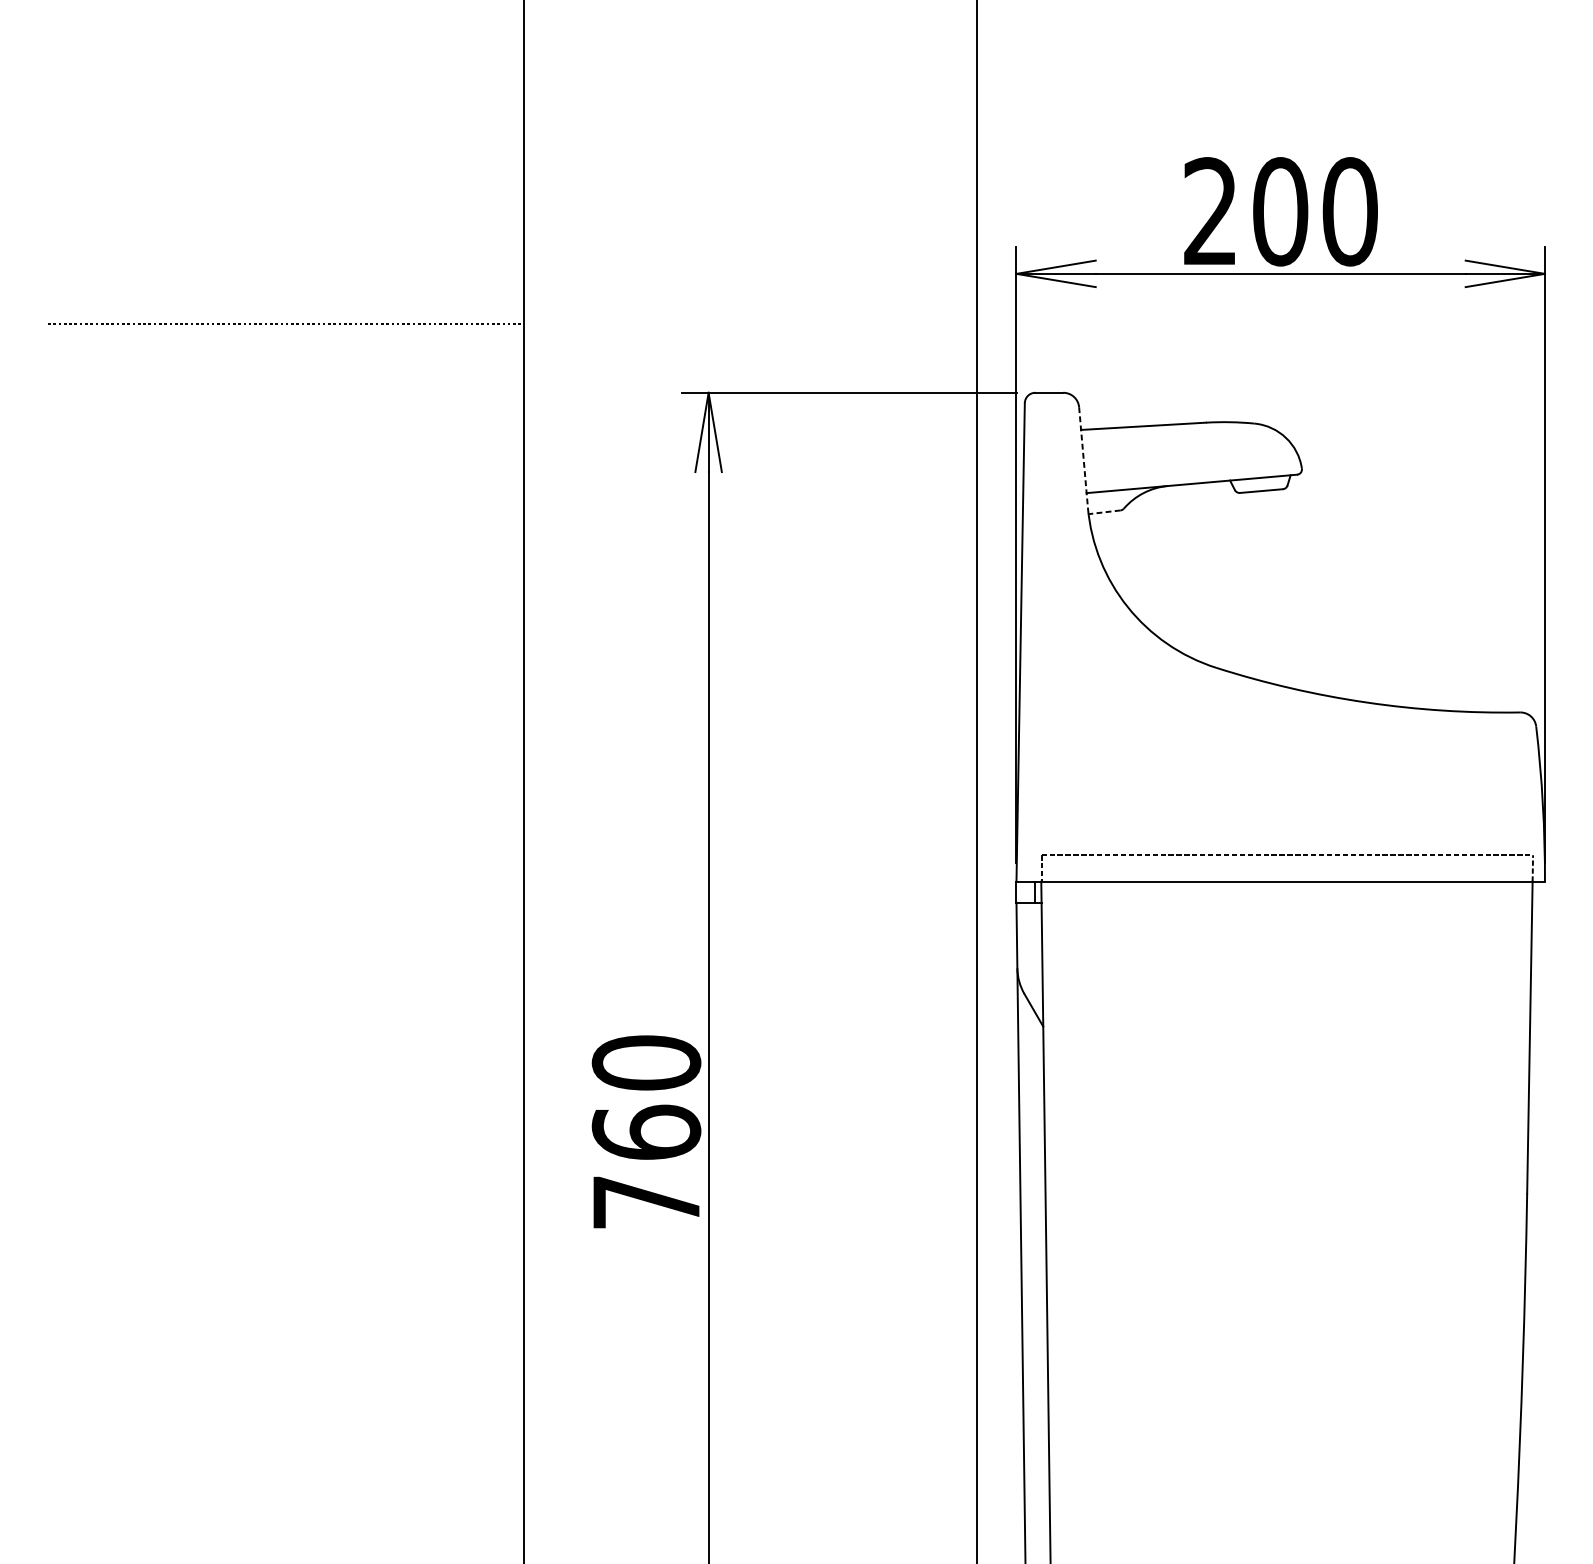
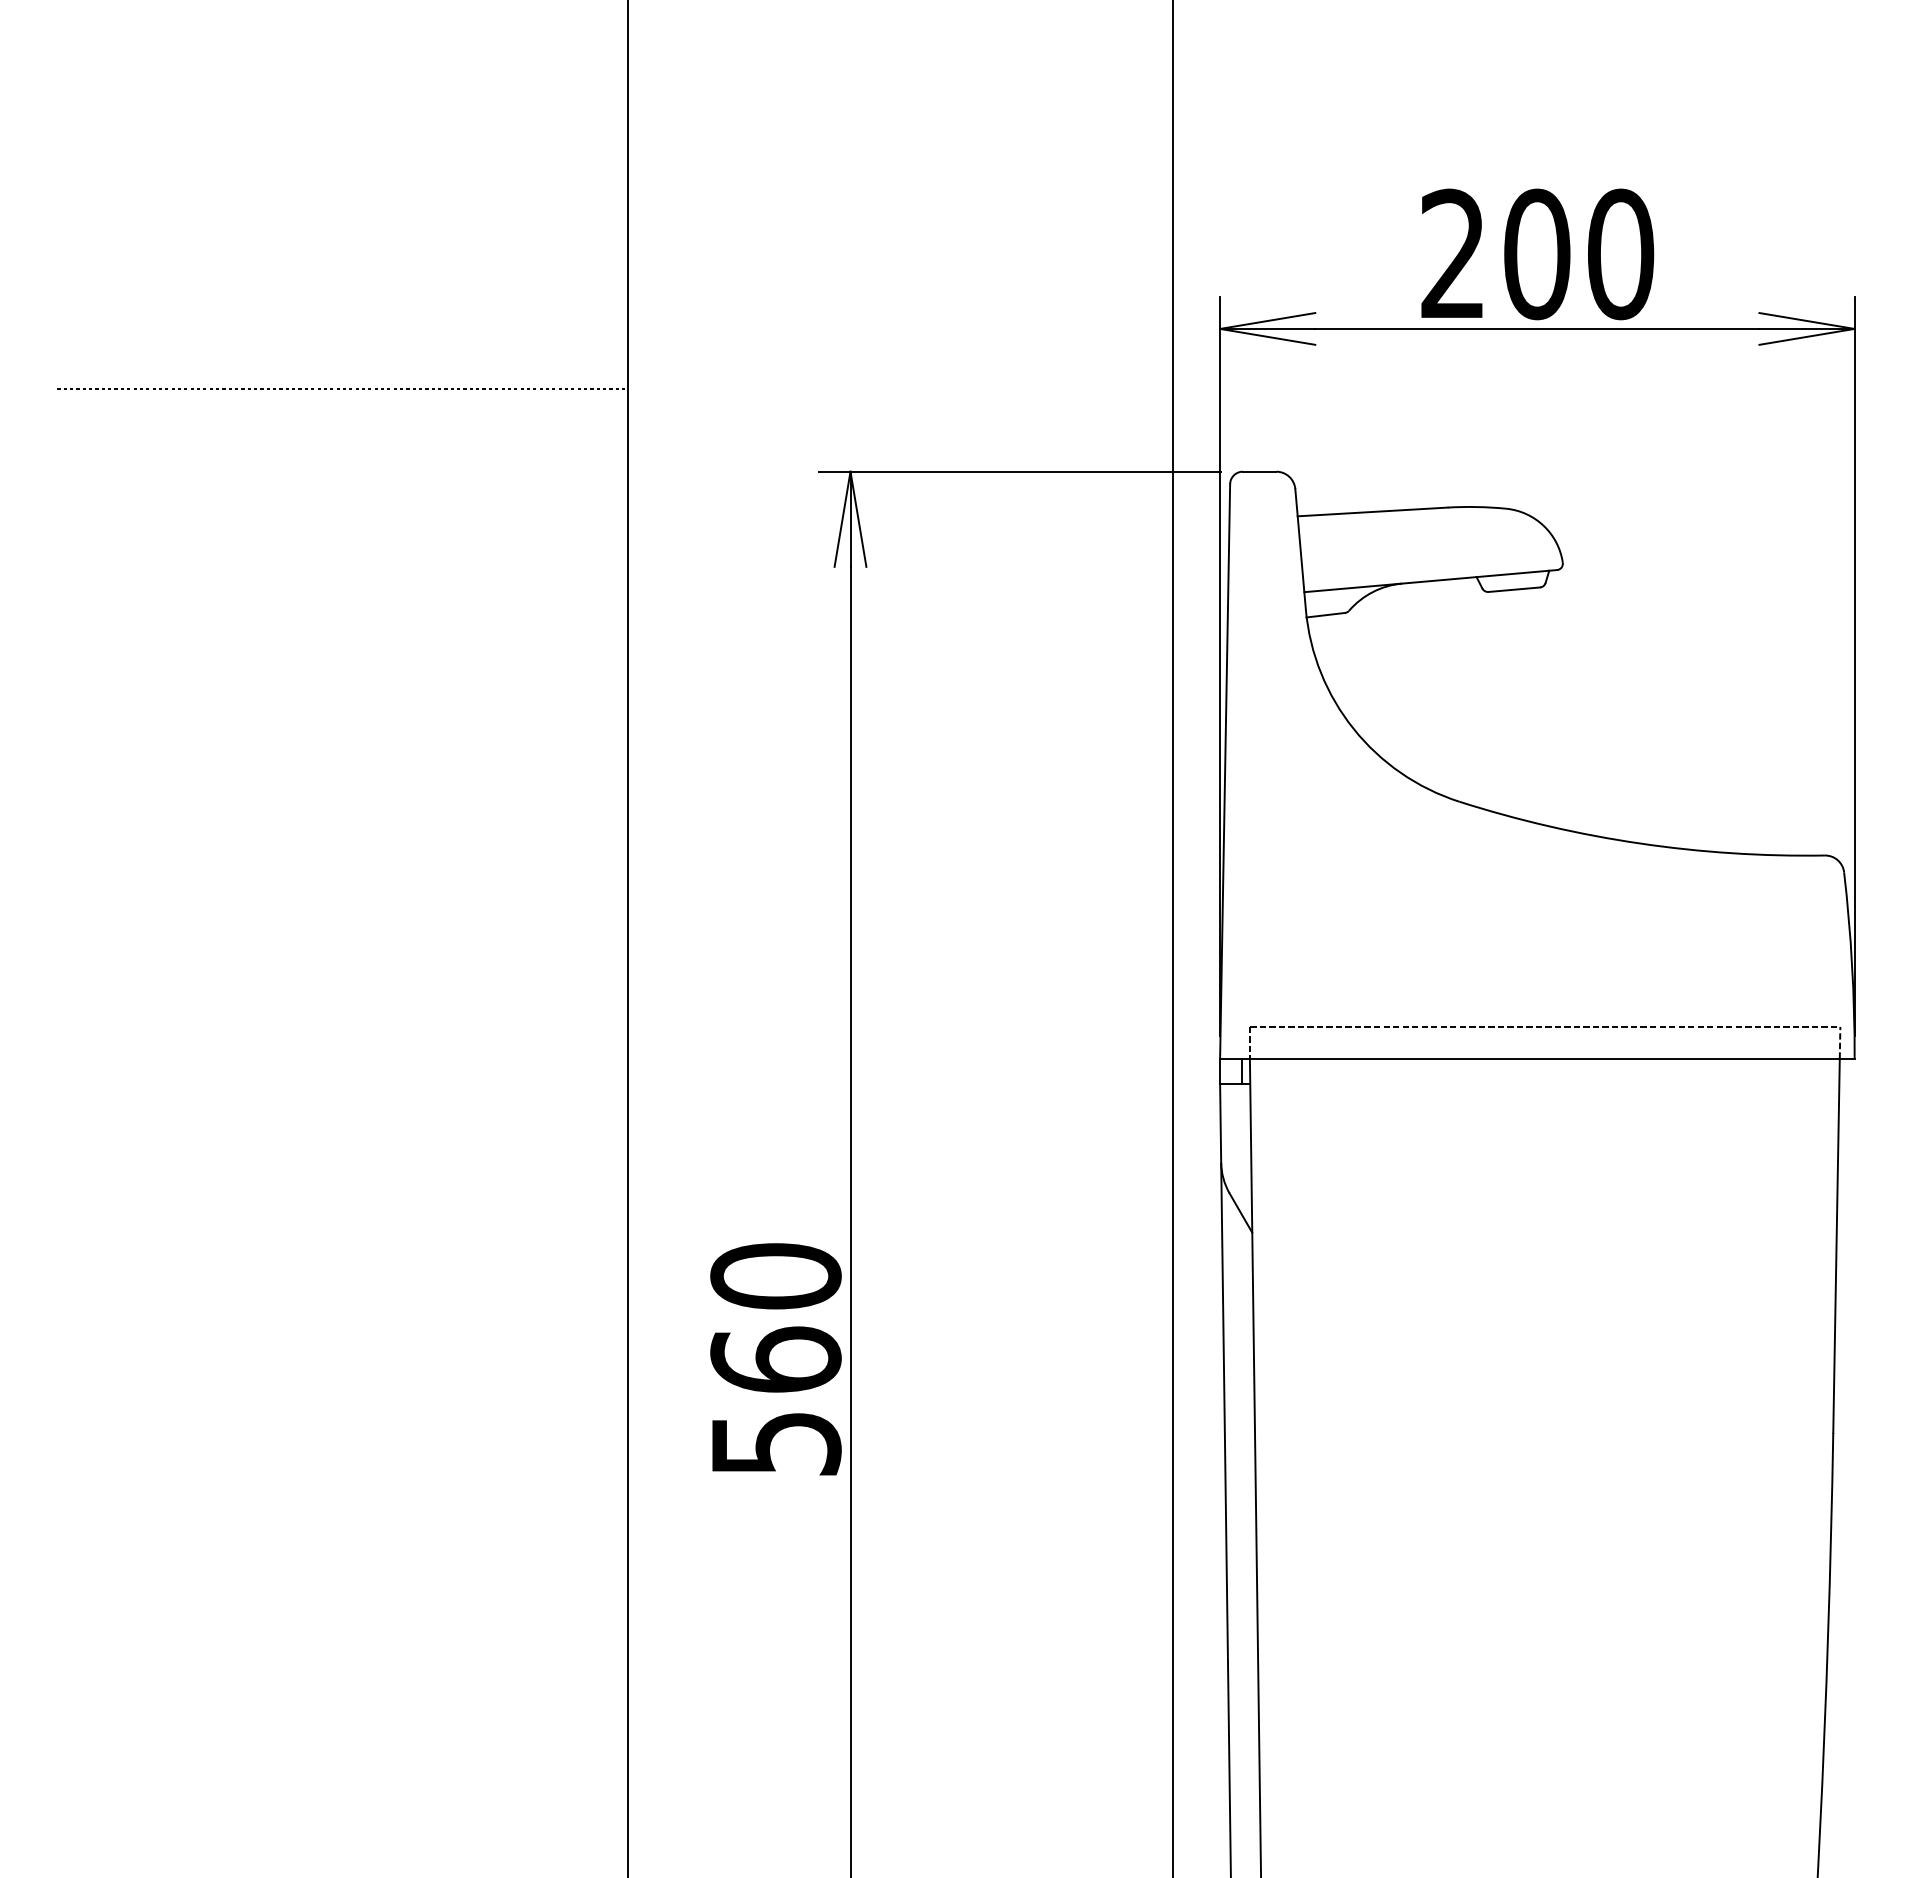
line: (1083, 457) -> (1300, 549), dashed -> solid
line: (1104, 512) -> (1325, 615), dashed -> solid
text: (646, 1203) -> (776, 1444), 760 -> 560

